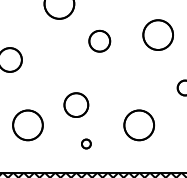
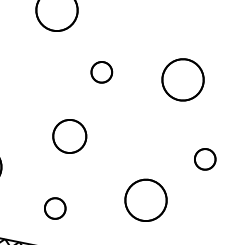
part: (99, 41) -> (101, 72), size x0.71
part: (76, 104) -> (70, 135), moved
part: (139, 125) -> (146, 200), moved
part: (86, 143) -> (55, 207), size x1.67

